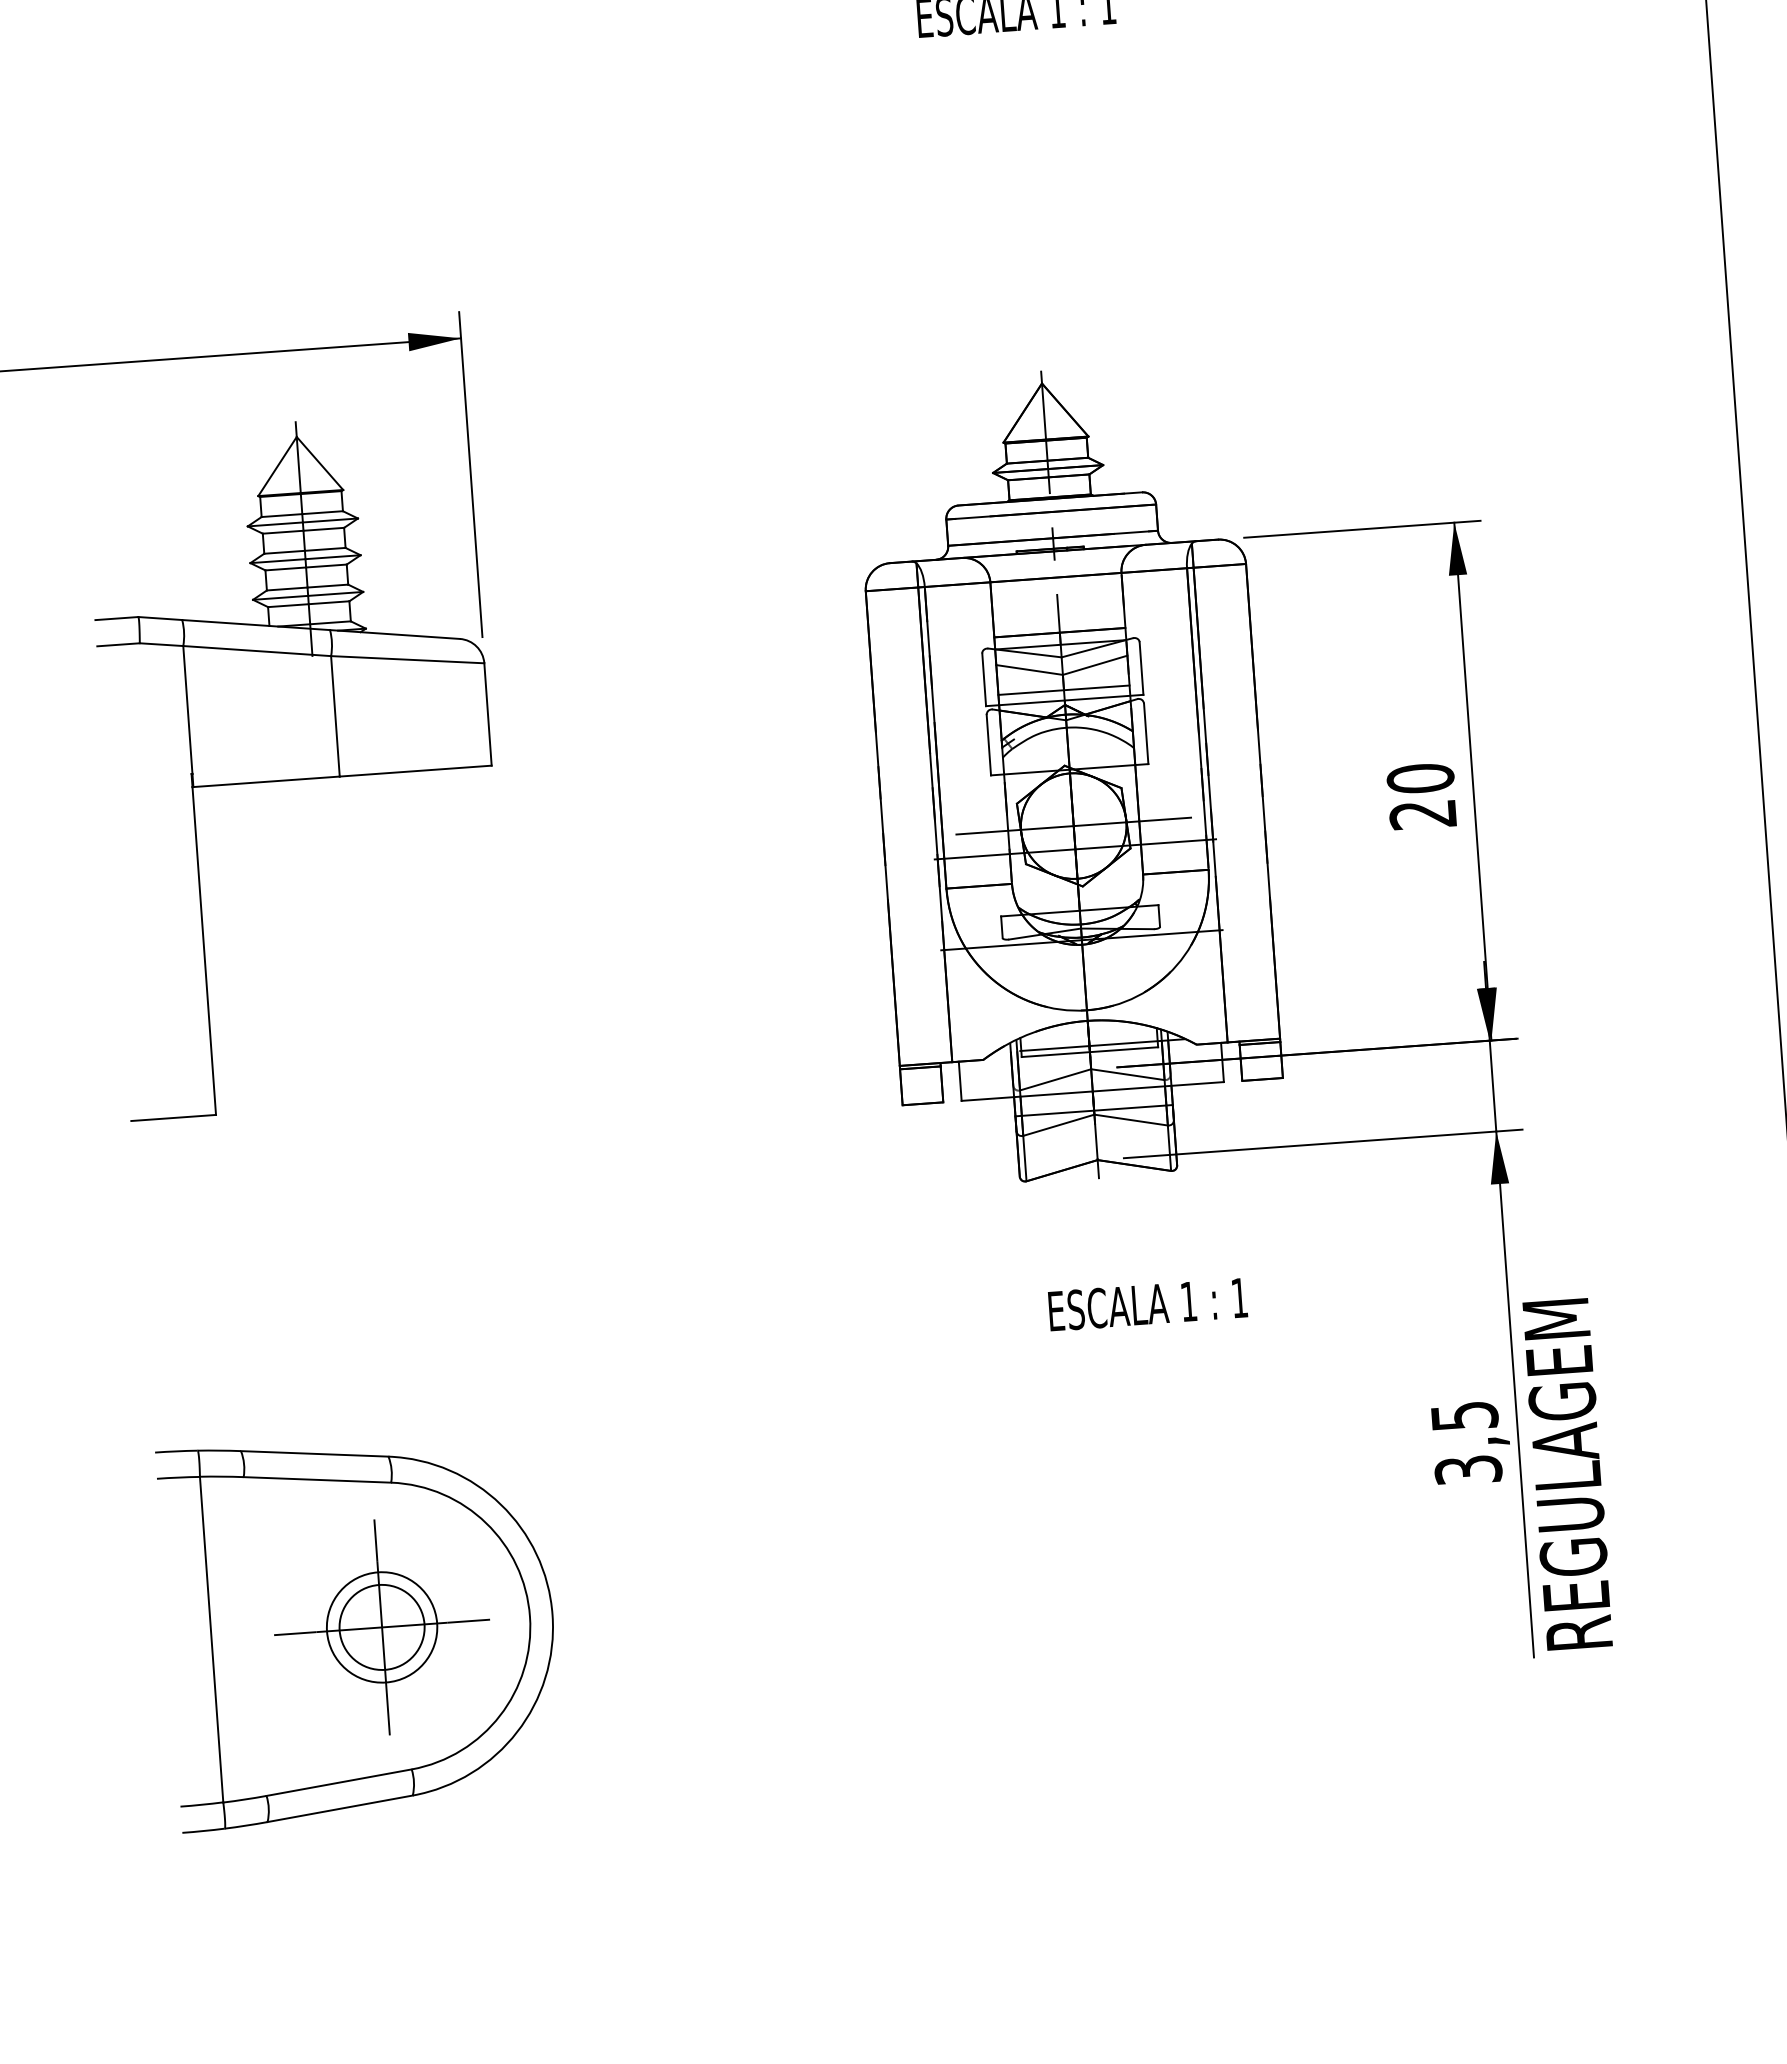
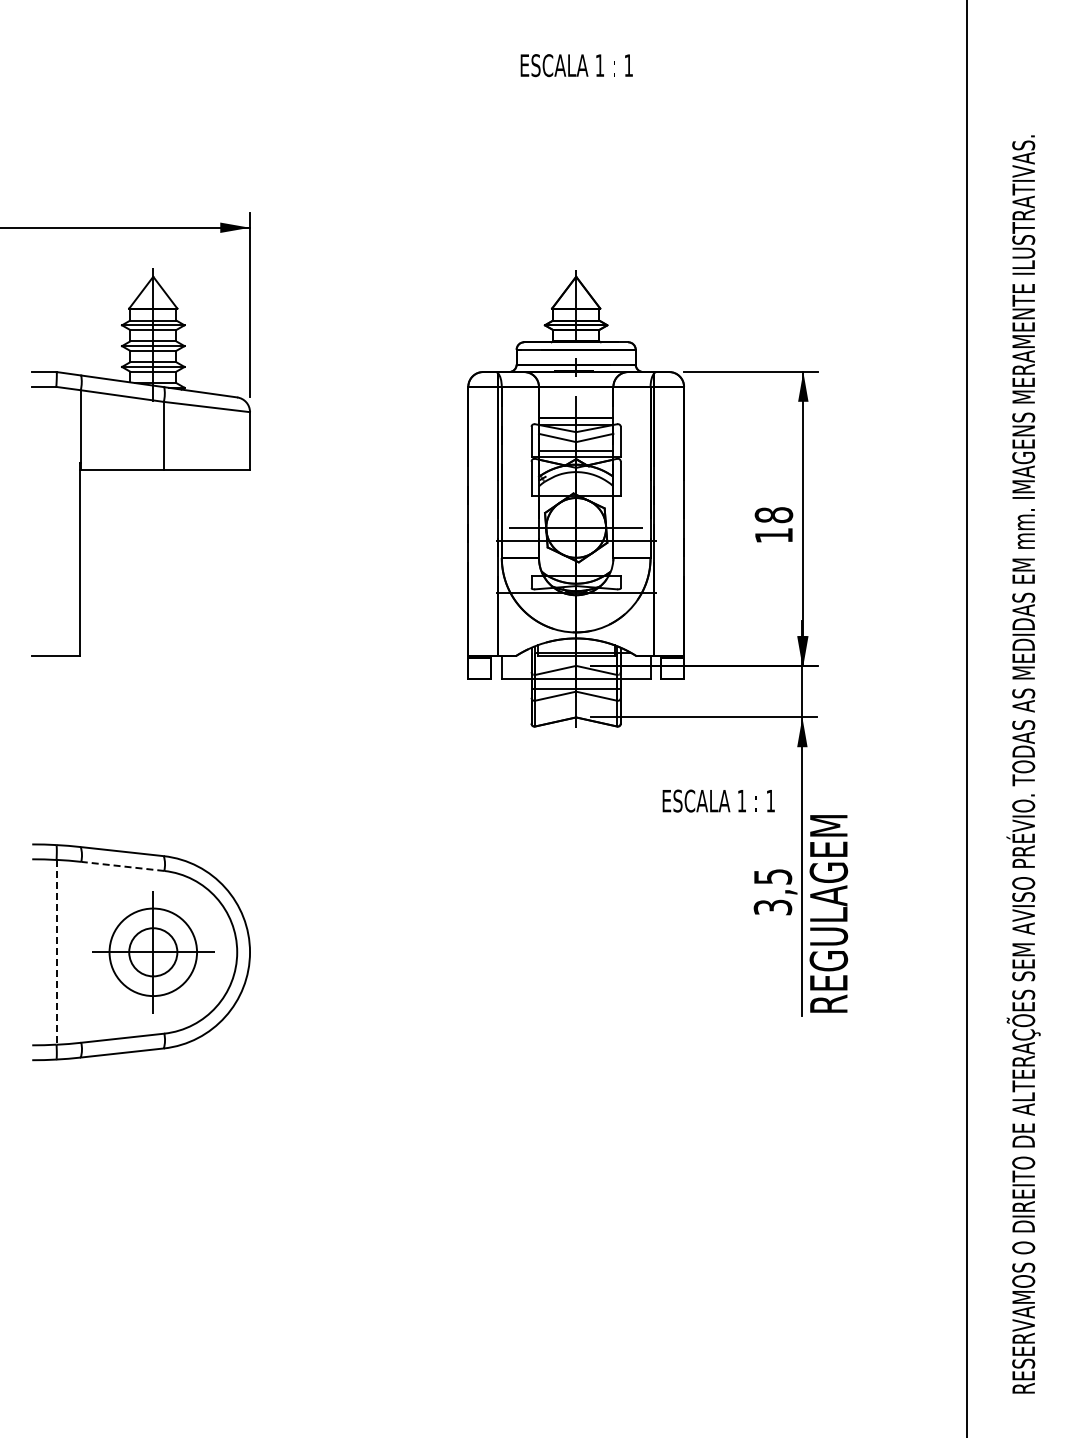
text: (1421, 796) -> (773, 525), 20 -> 18
text: (1147, 1303) -> (718, 800), moved
line: (316, 1480) -> (122, 866), solid -> dashed
circle: (382, 1627) -> (153, 952), size x1.4
line: (211, 1639) -> (56, 952), solid -> dashed

